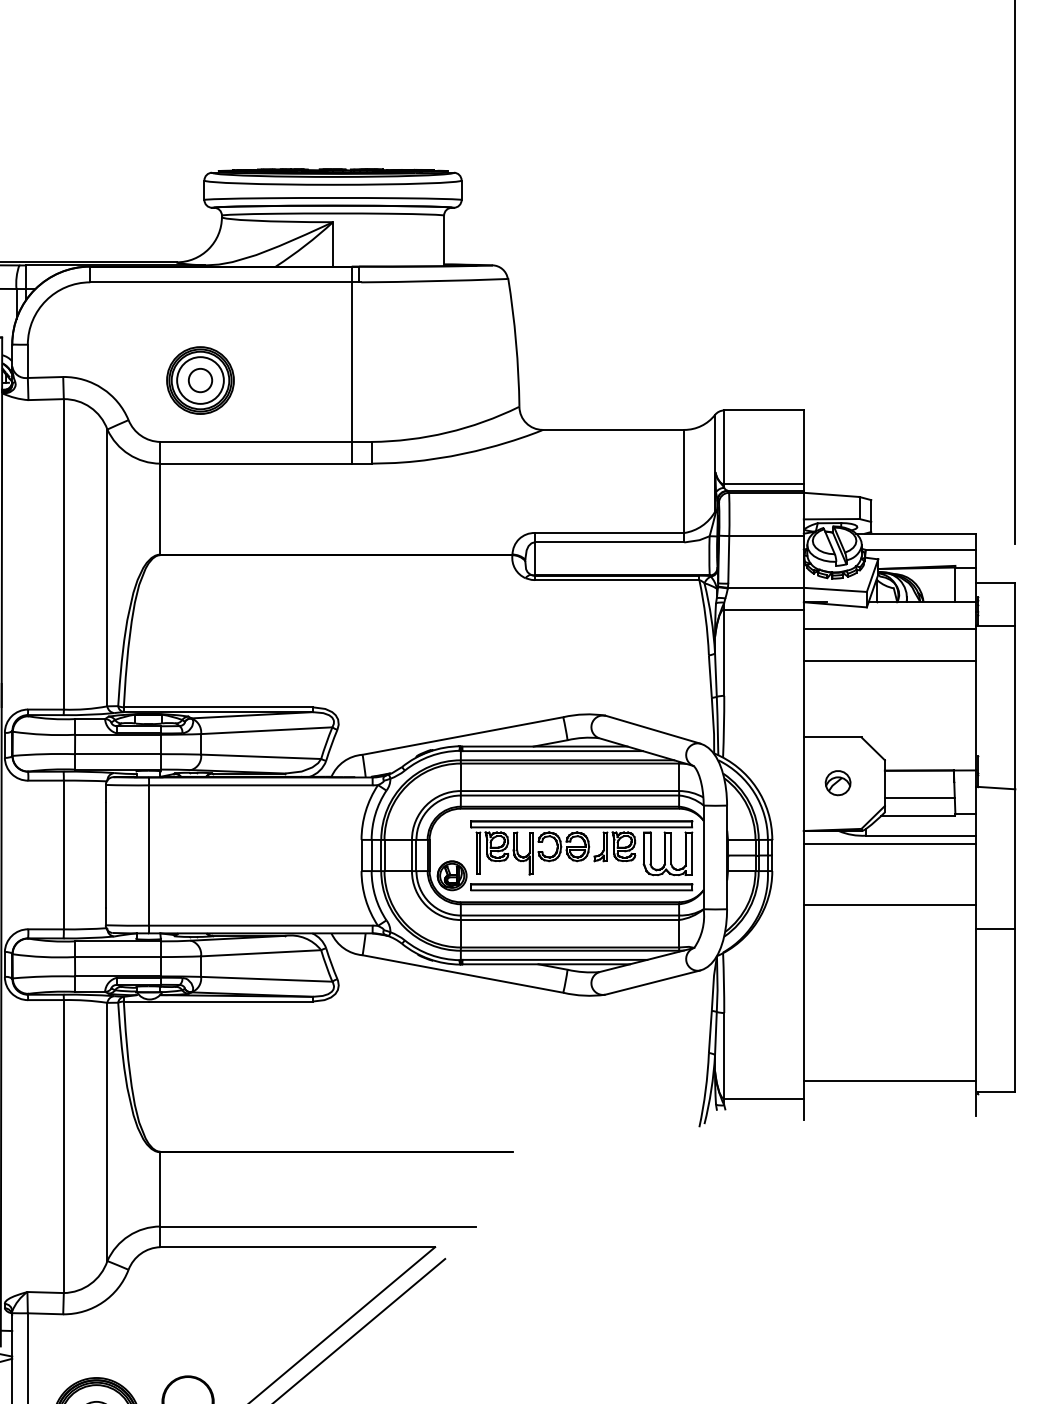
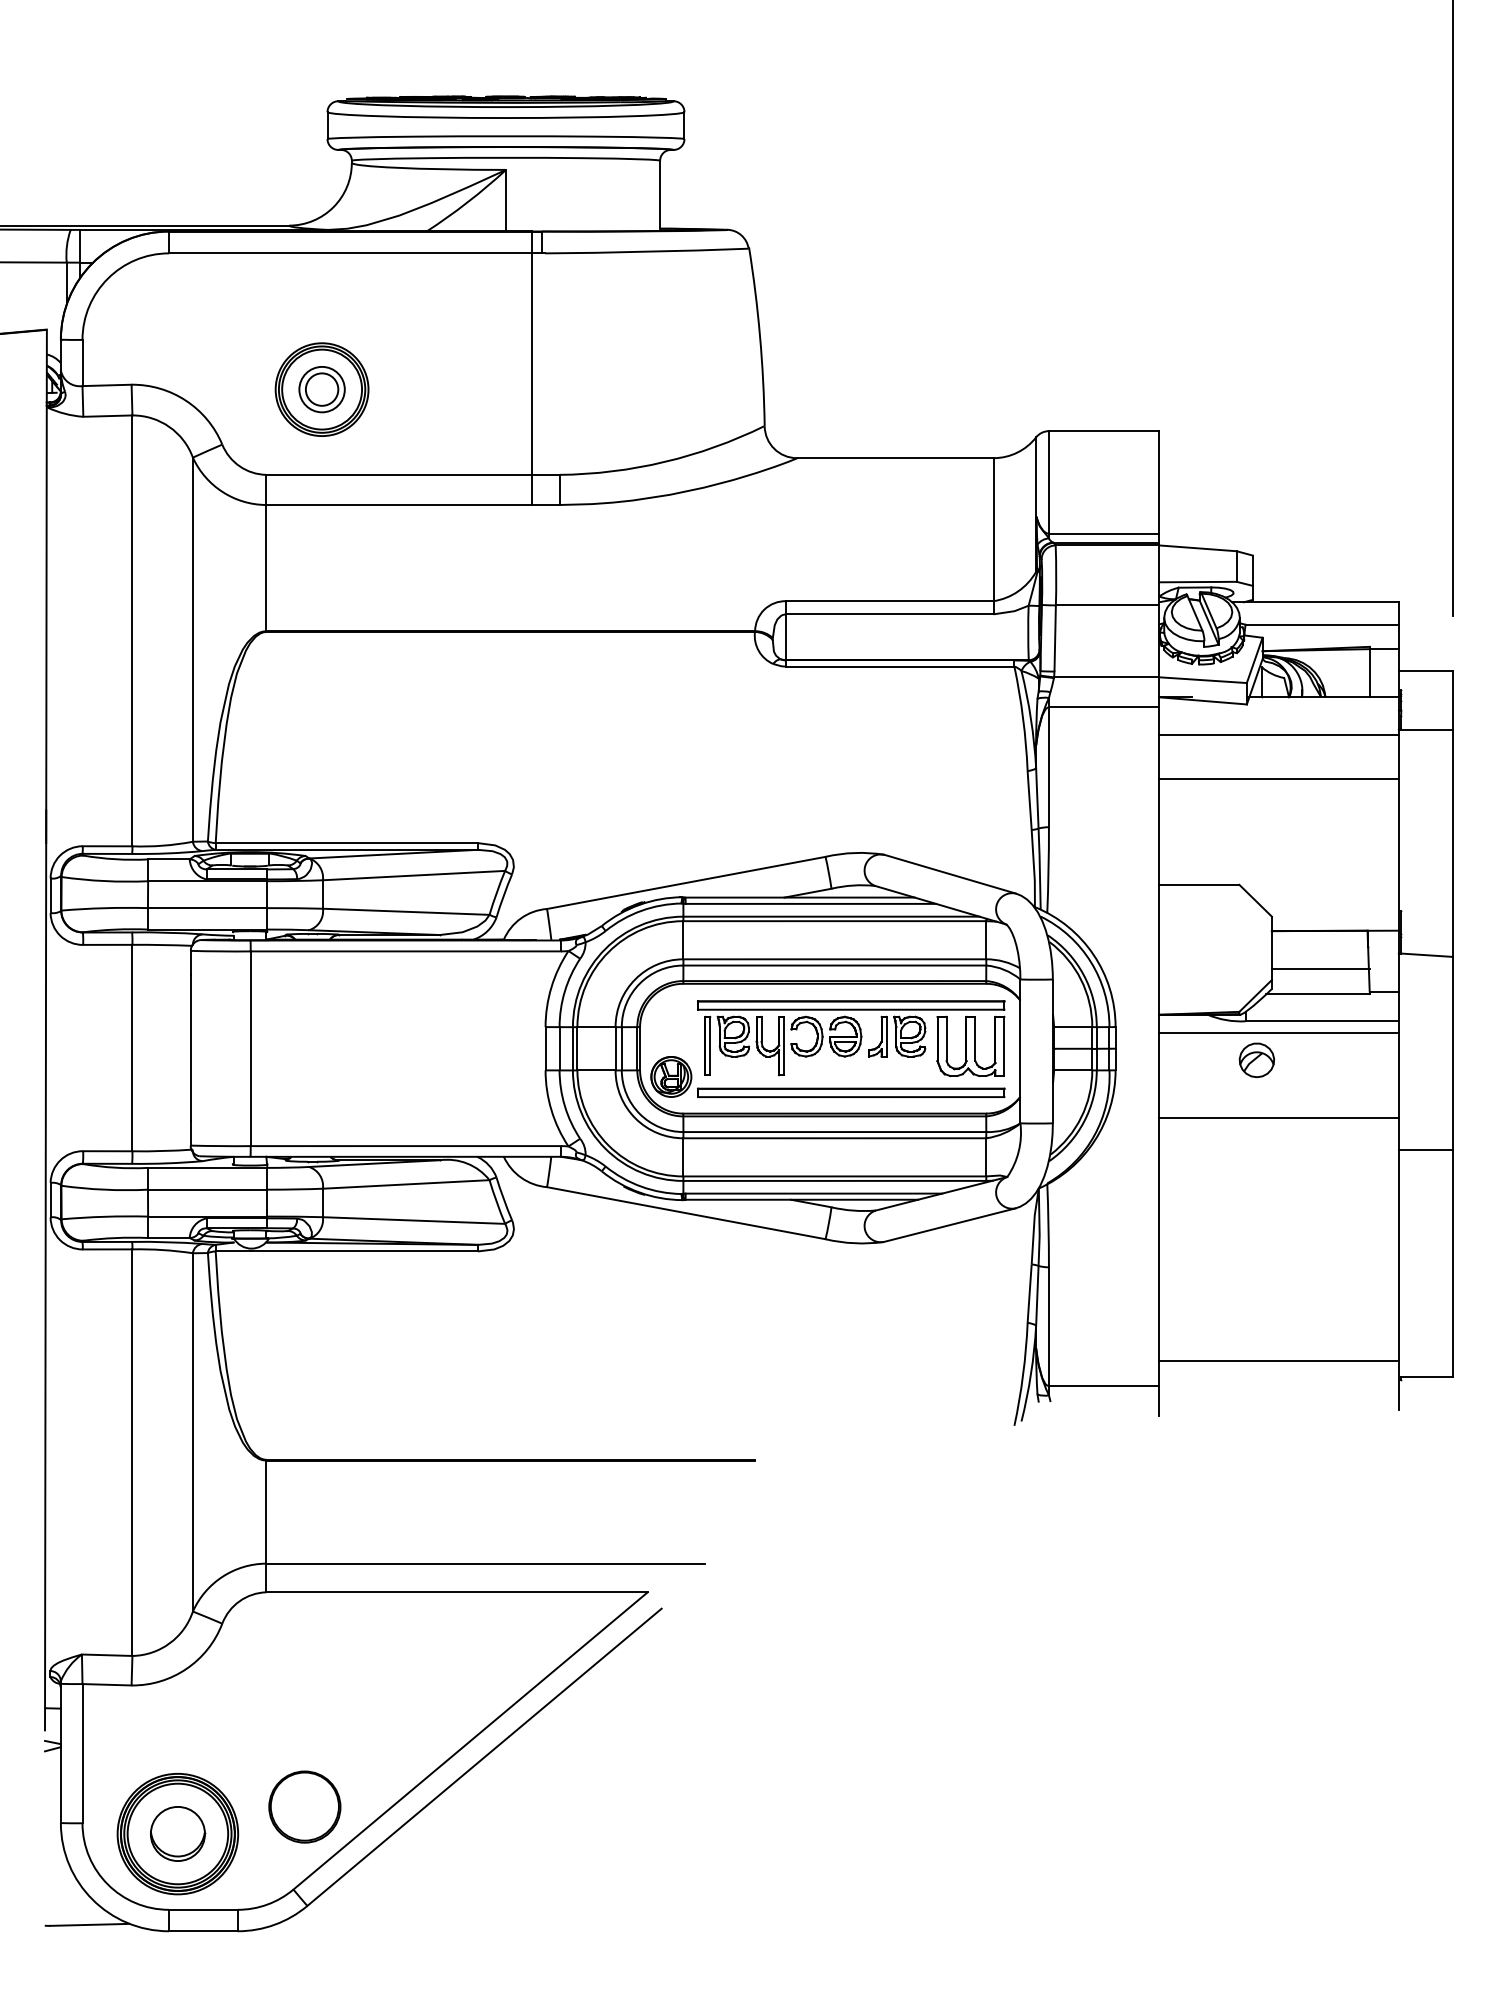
circle: (200, 380) -> (321, 389), size x0.7
part: (837, 783) -> (1256, 1060), moved

